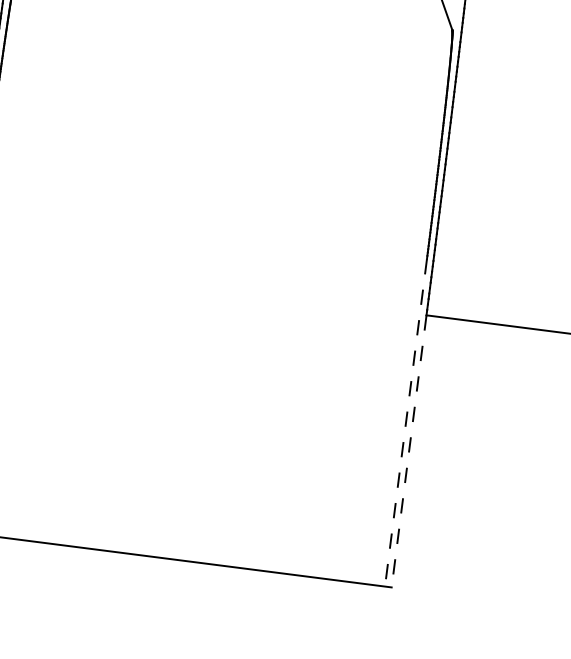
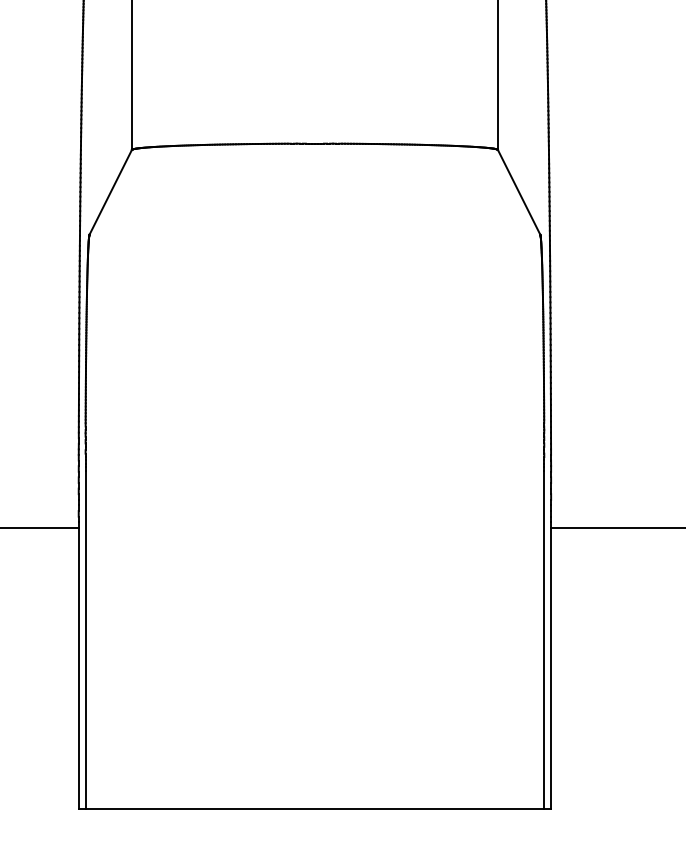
line: (406, 423) -> (544, 640), dashed -> solid
line: (409, 451) -> (551, 668), dashed -> solid

